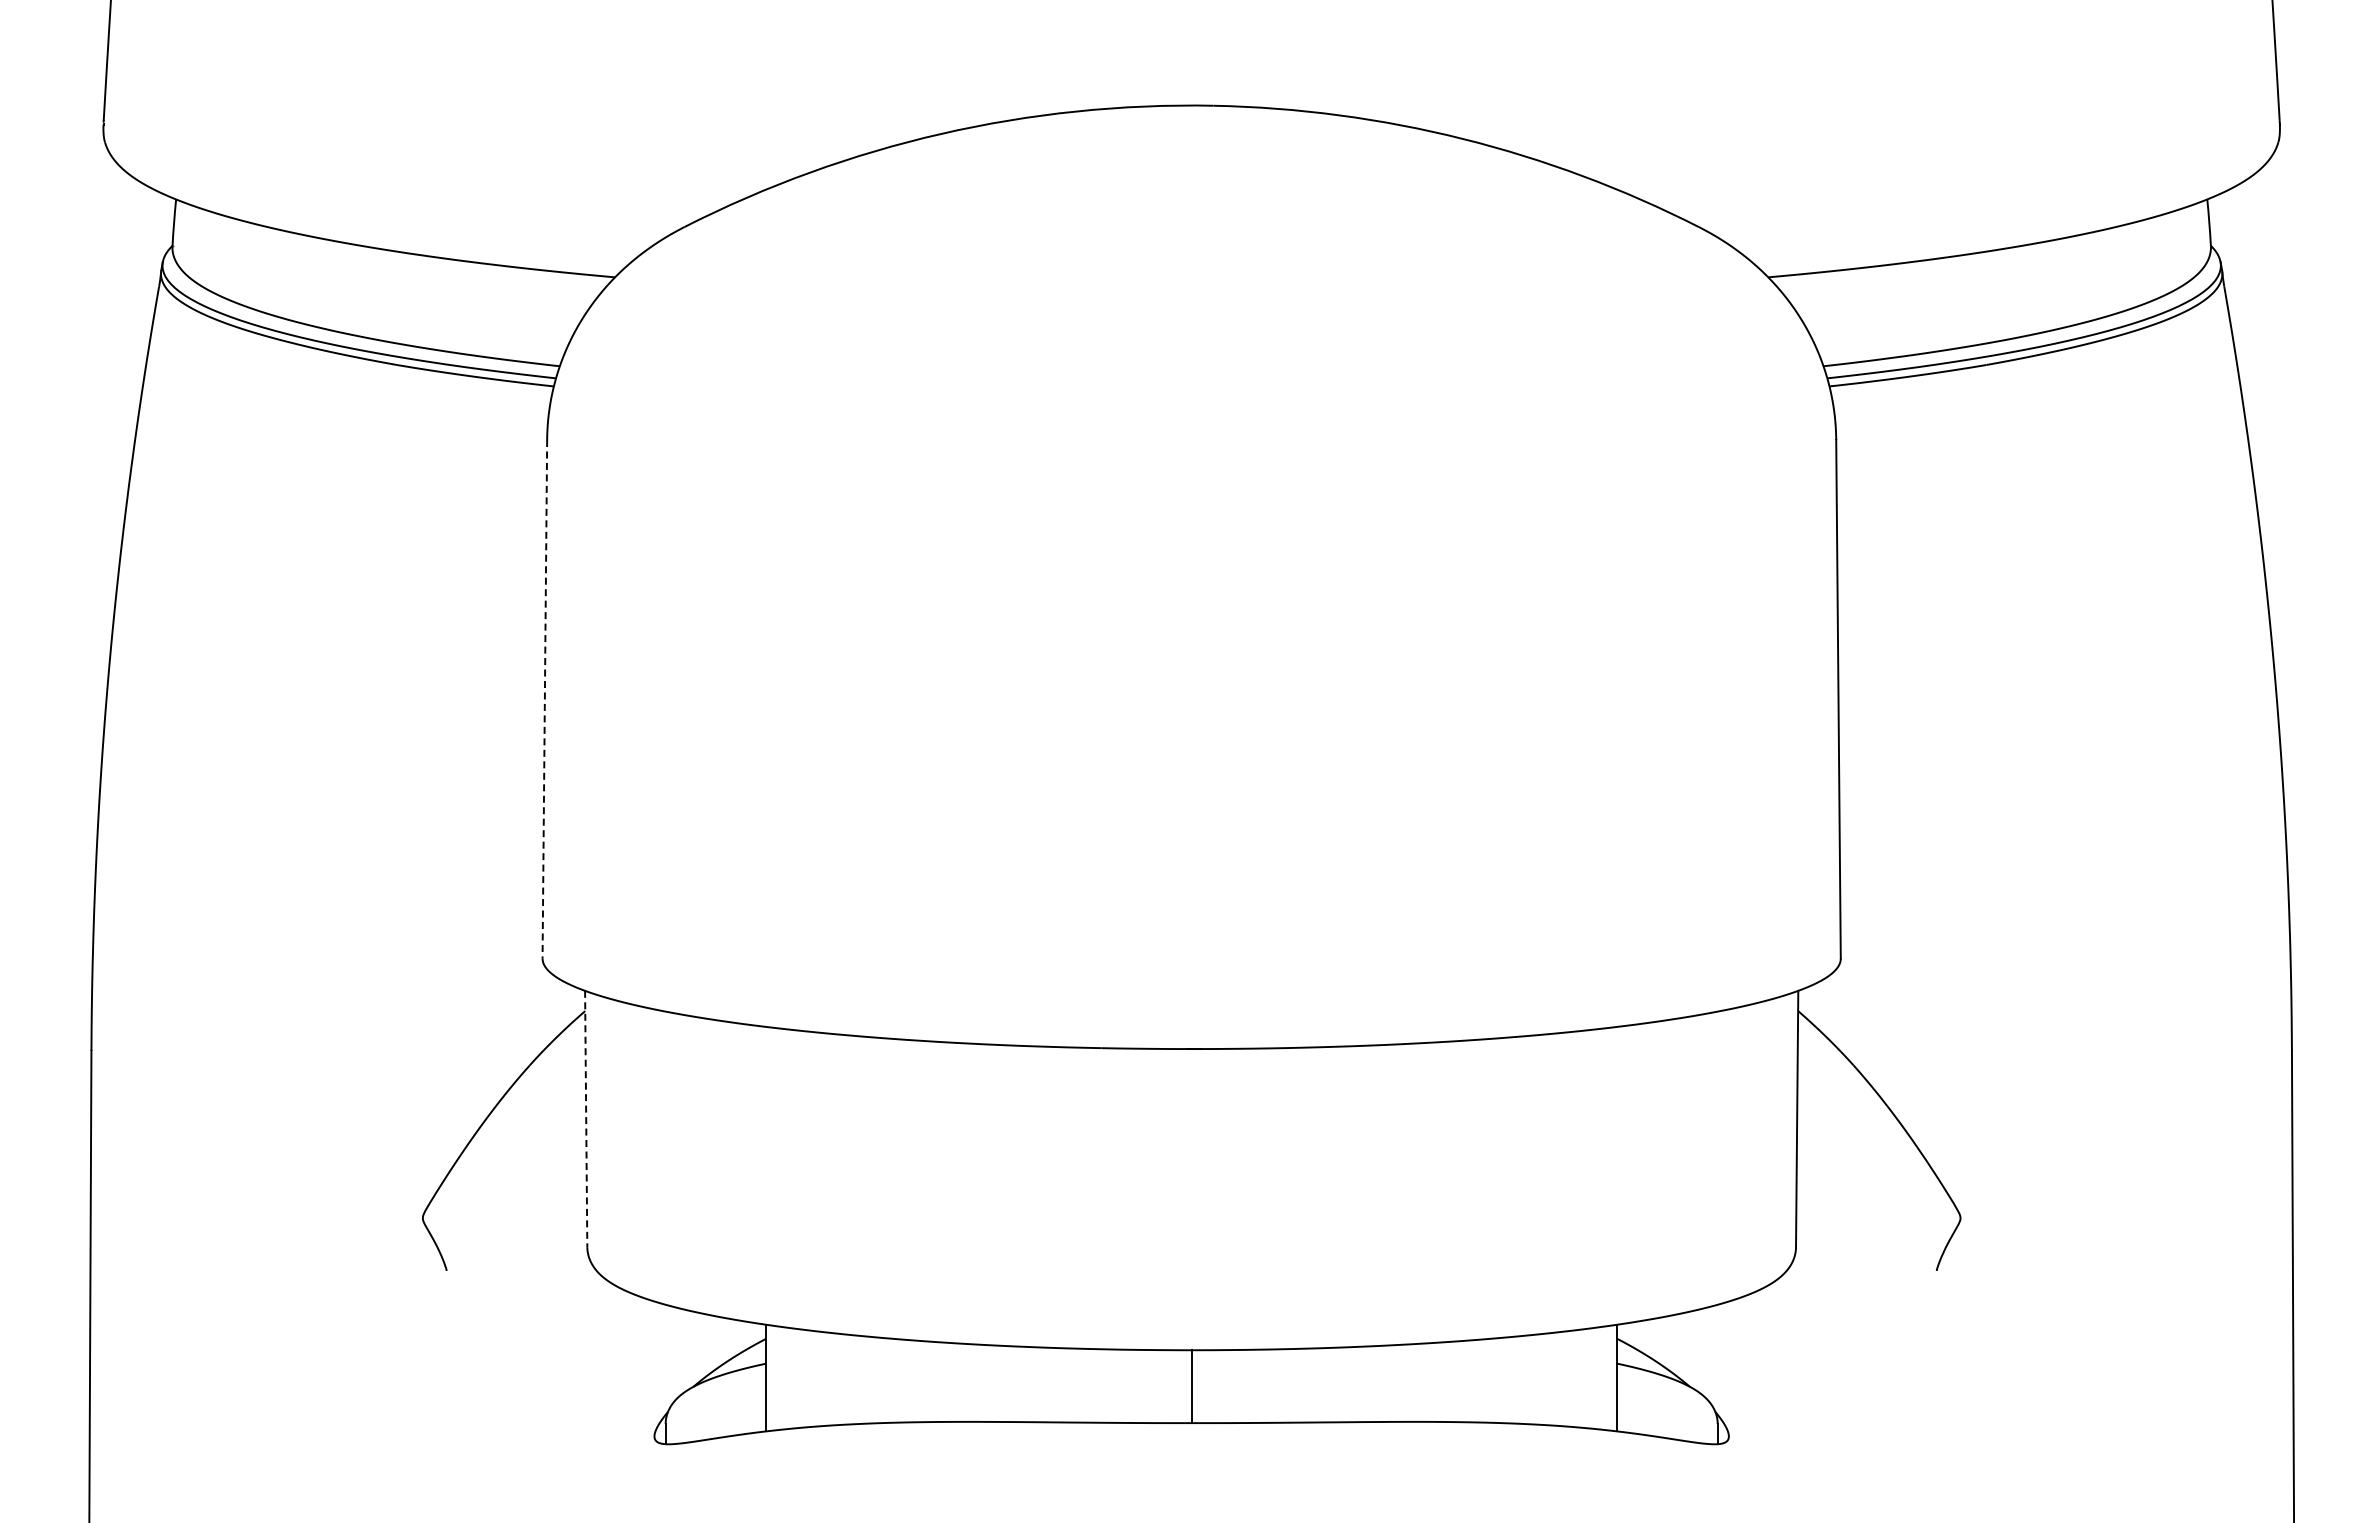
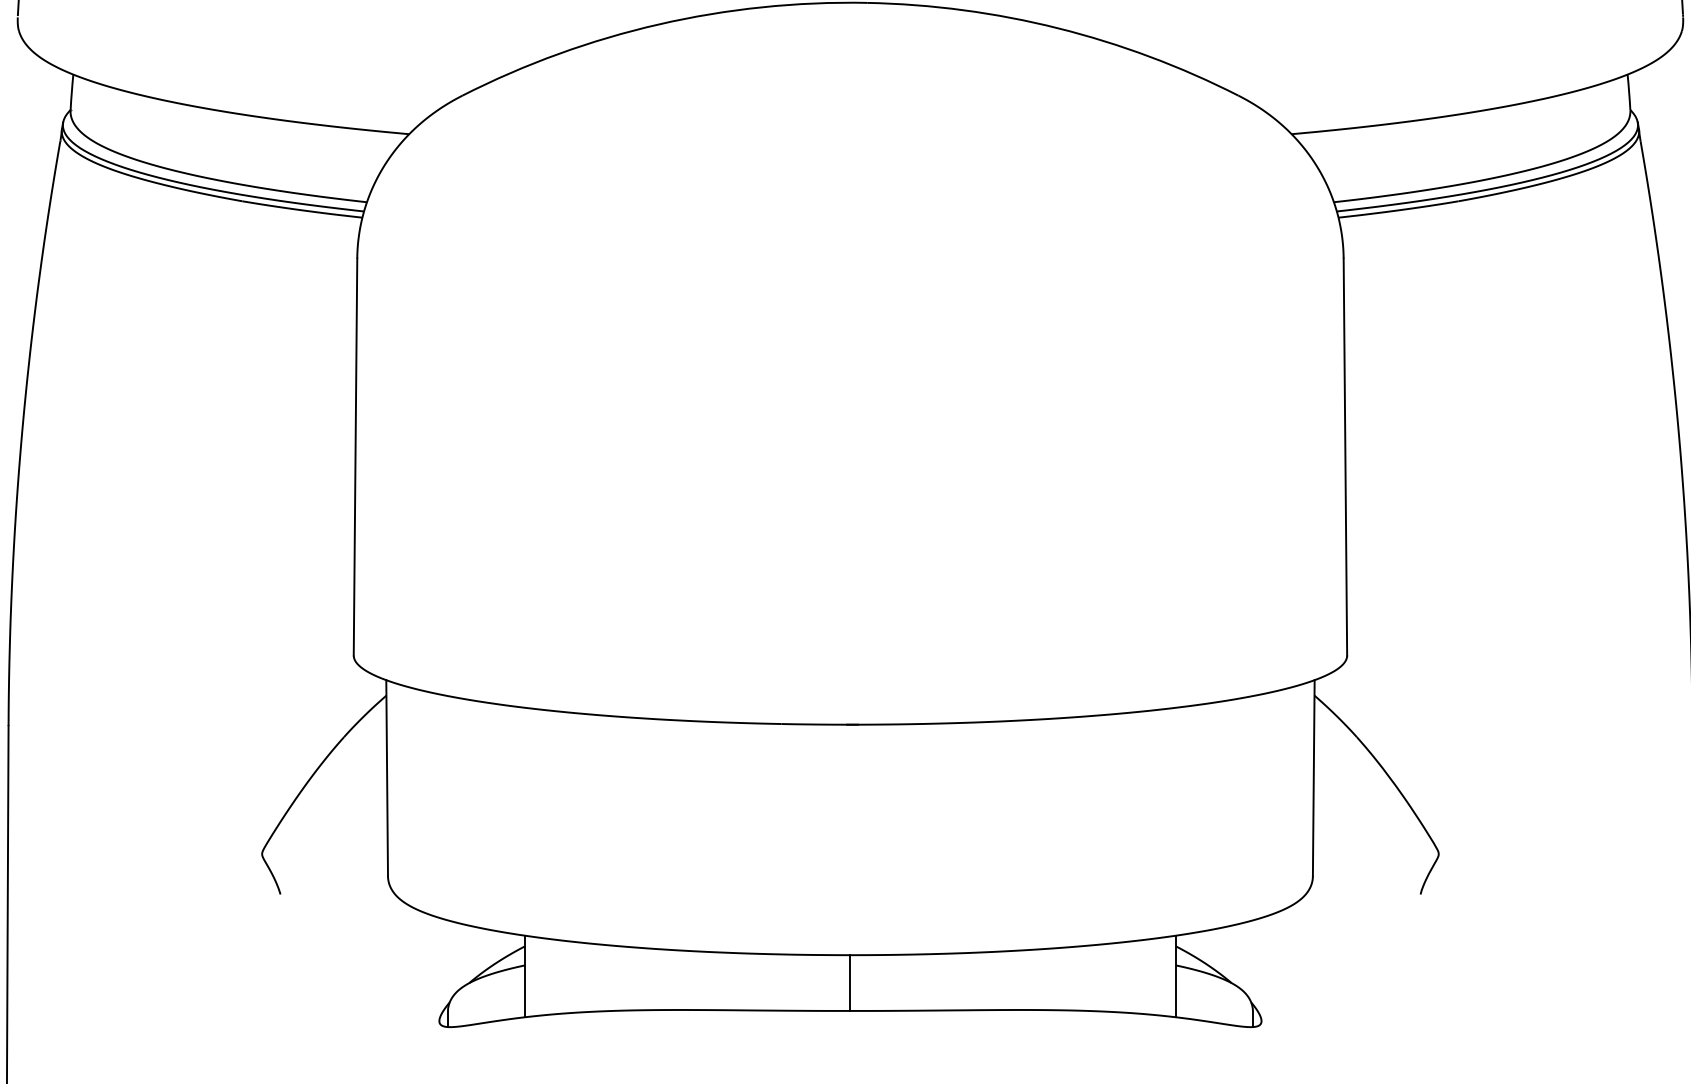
line: (544, 699) -> (355, 457), dashed -> solid
line: (586, 1119) -> (387, 778), dashed -> solid

